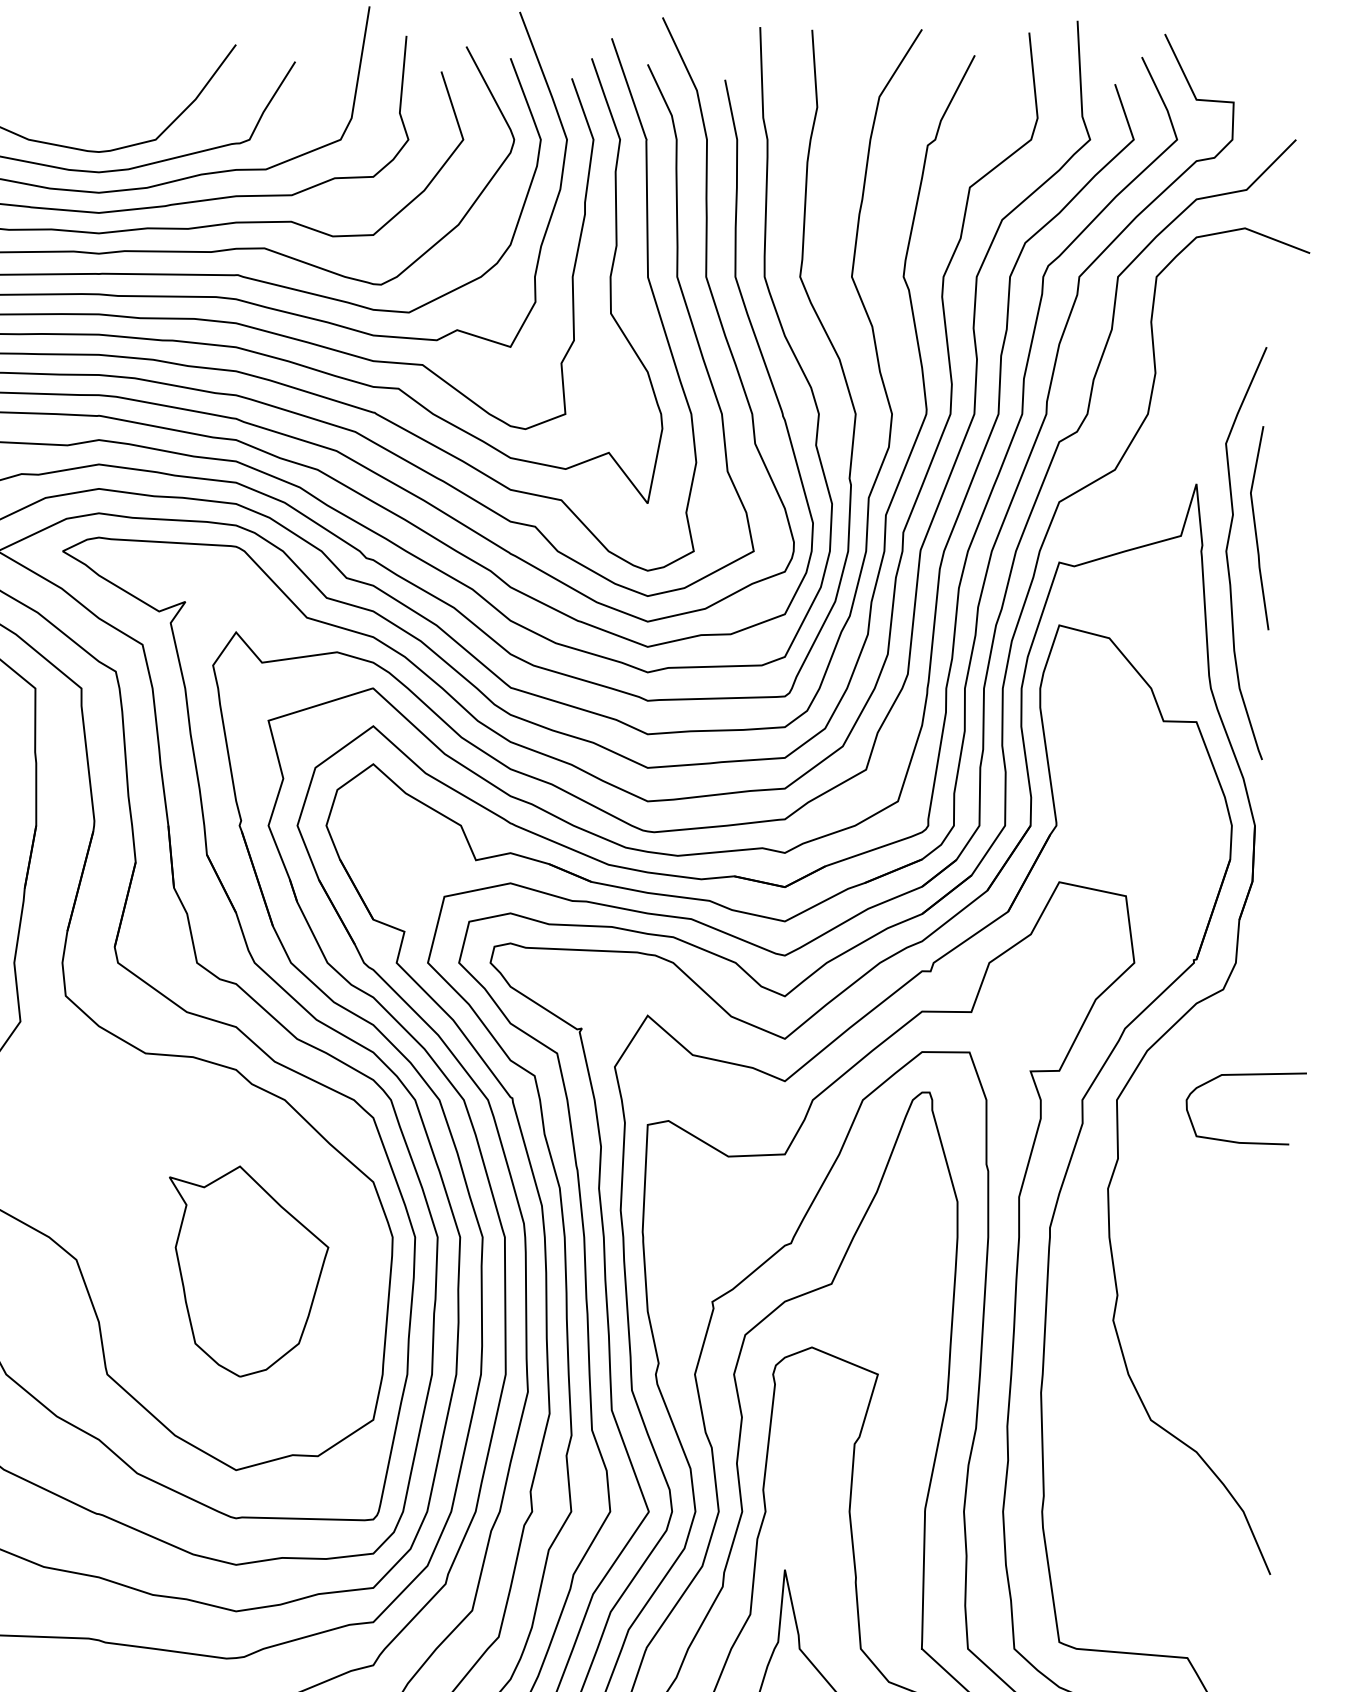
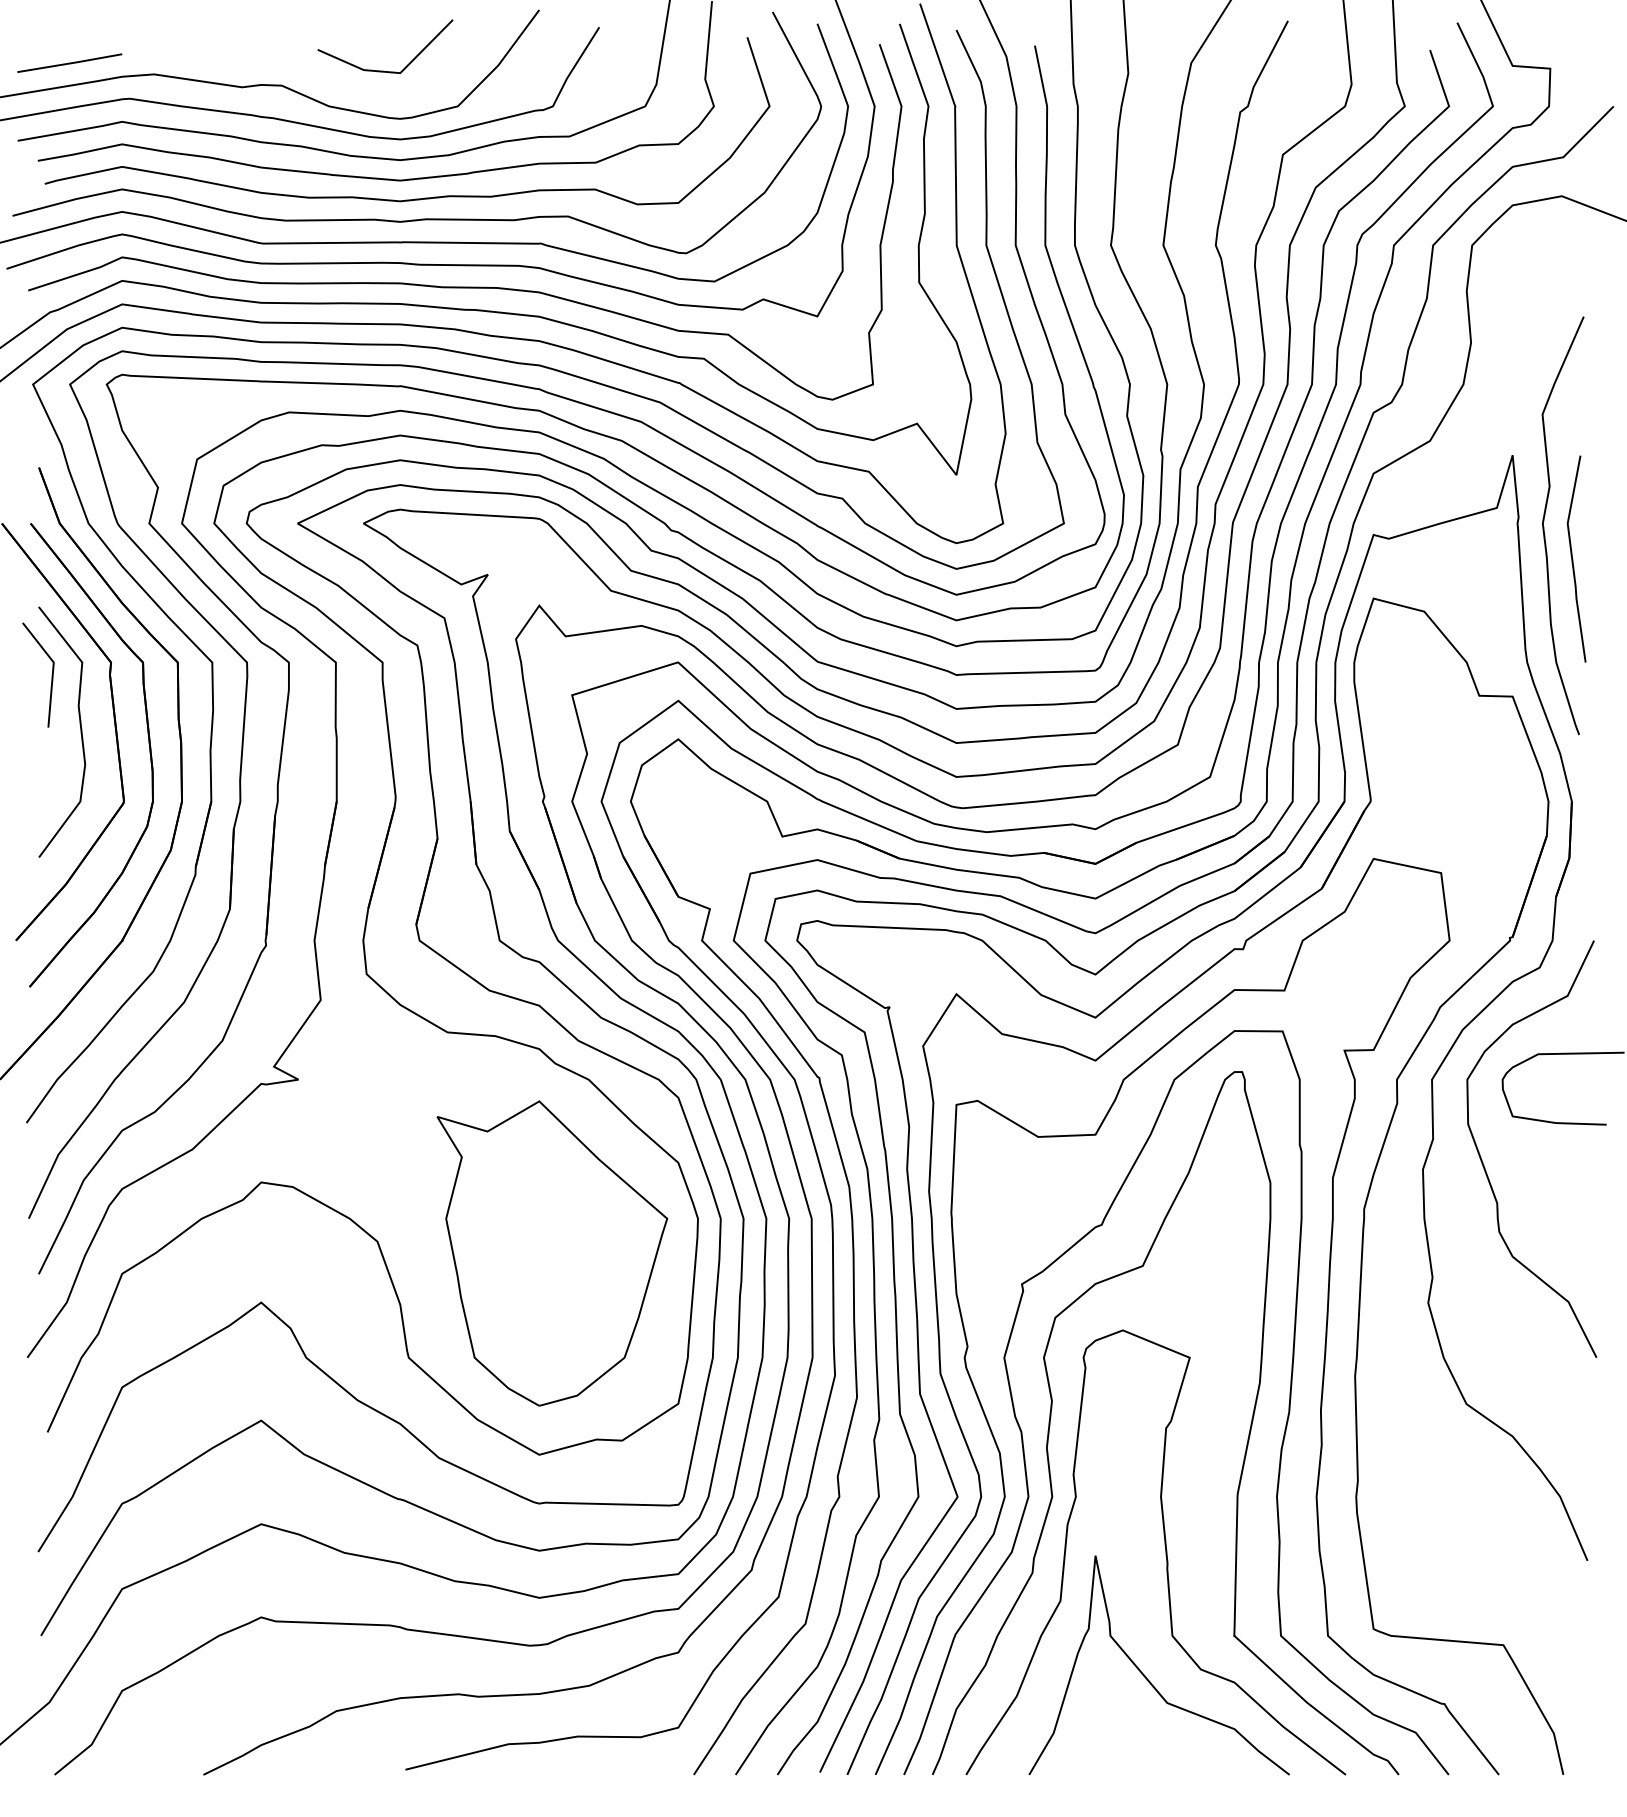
line: (83, 104) -> (384, 70), added
line: (1256, 528) -> (1573, 559), moved
curve: (1168, 1184) -> (1484, 1165), added
part: (249, 1271) -> (552, 1253), size x1.43

